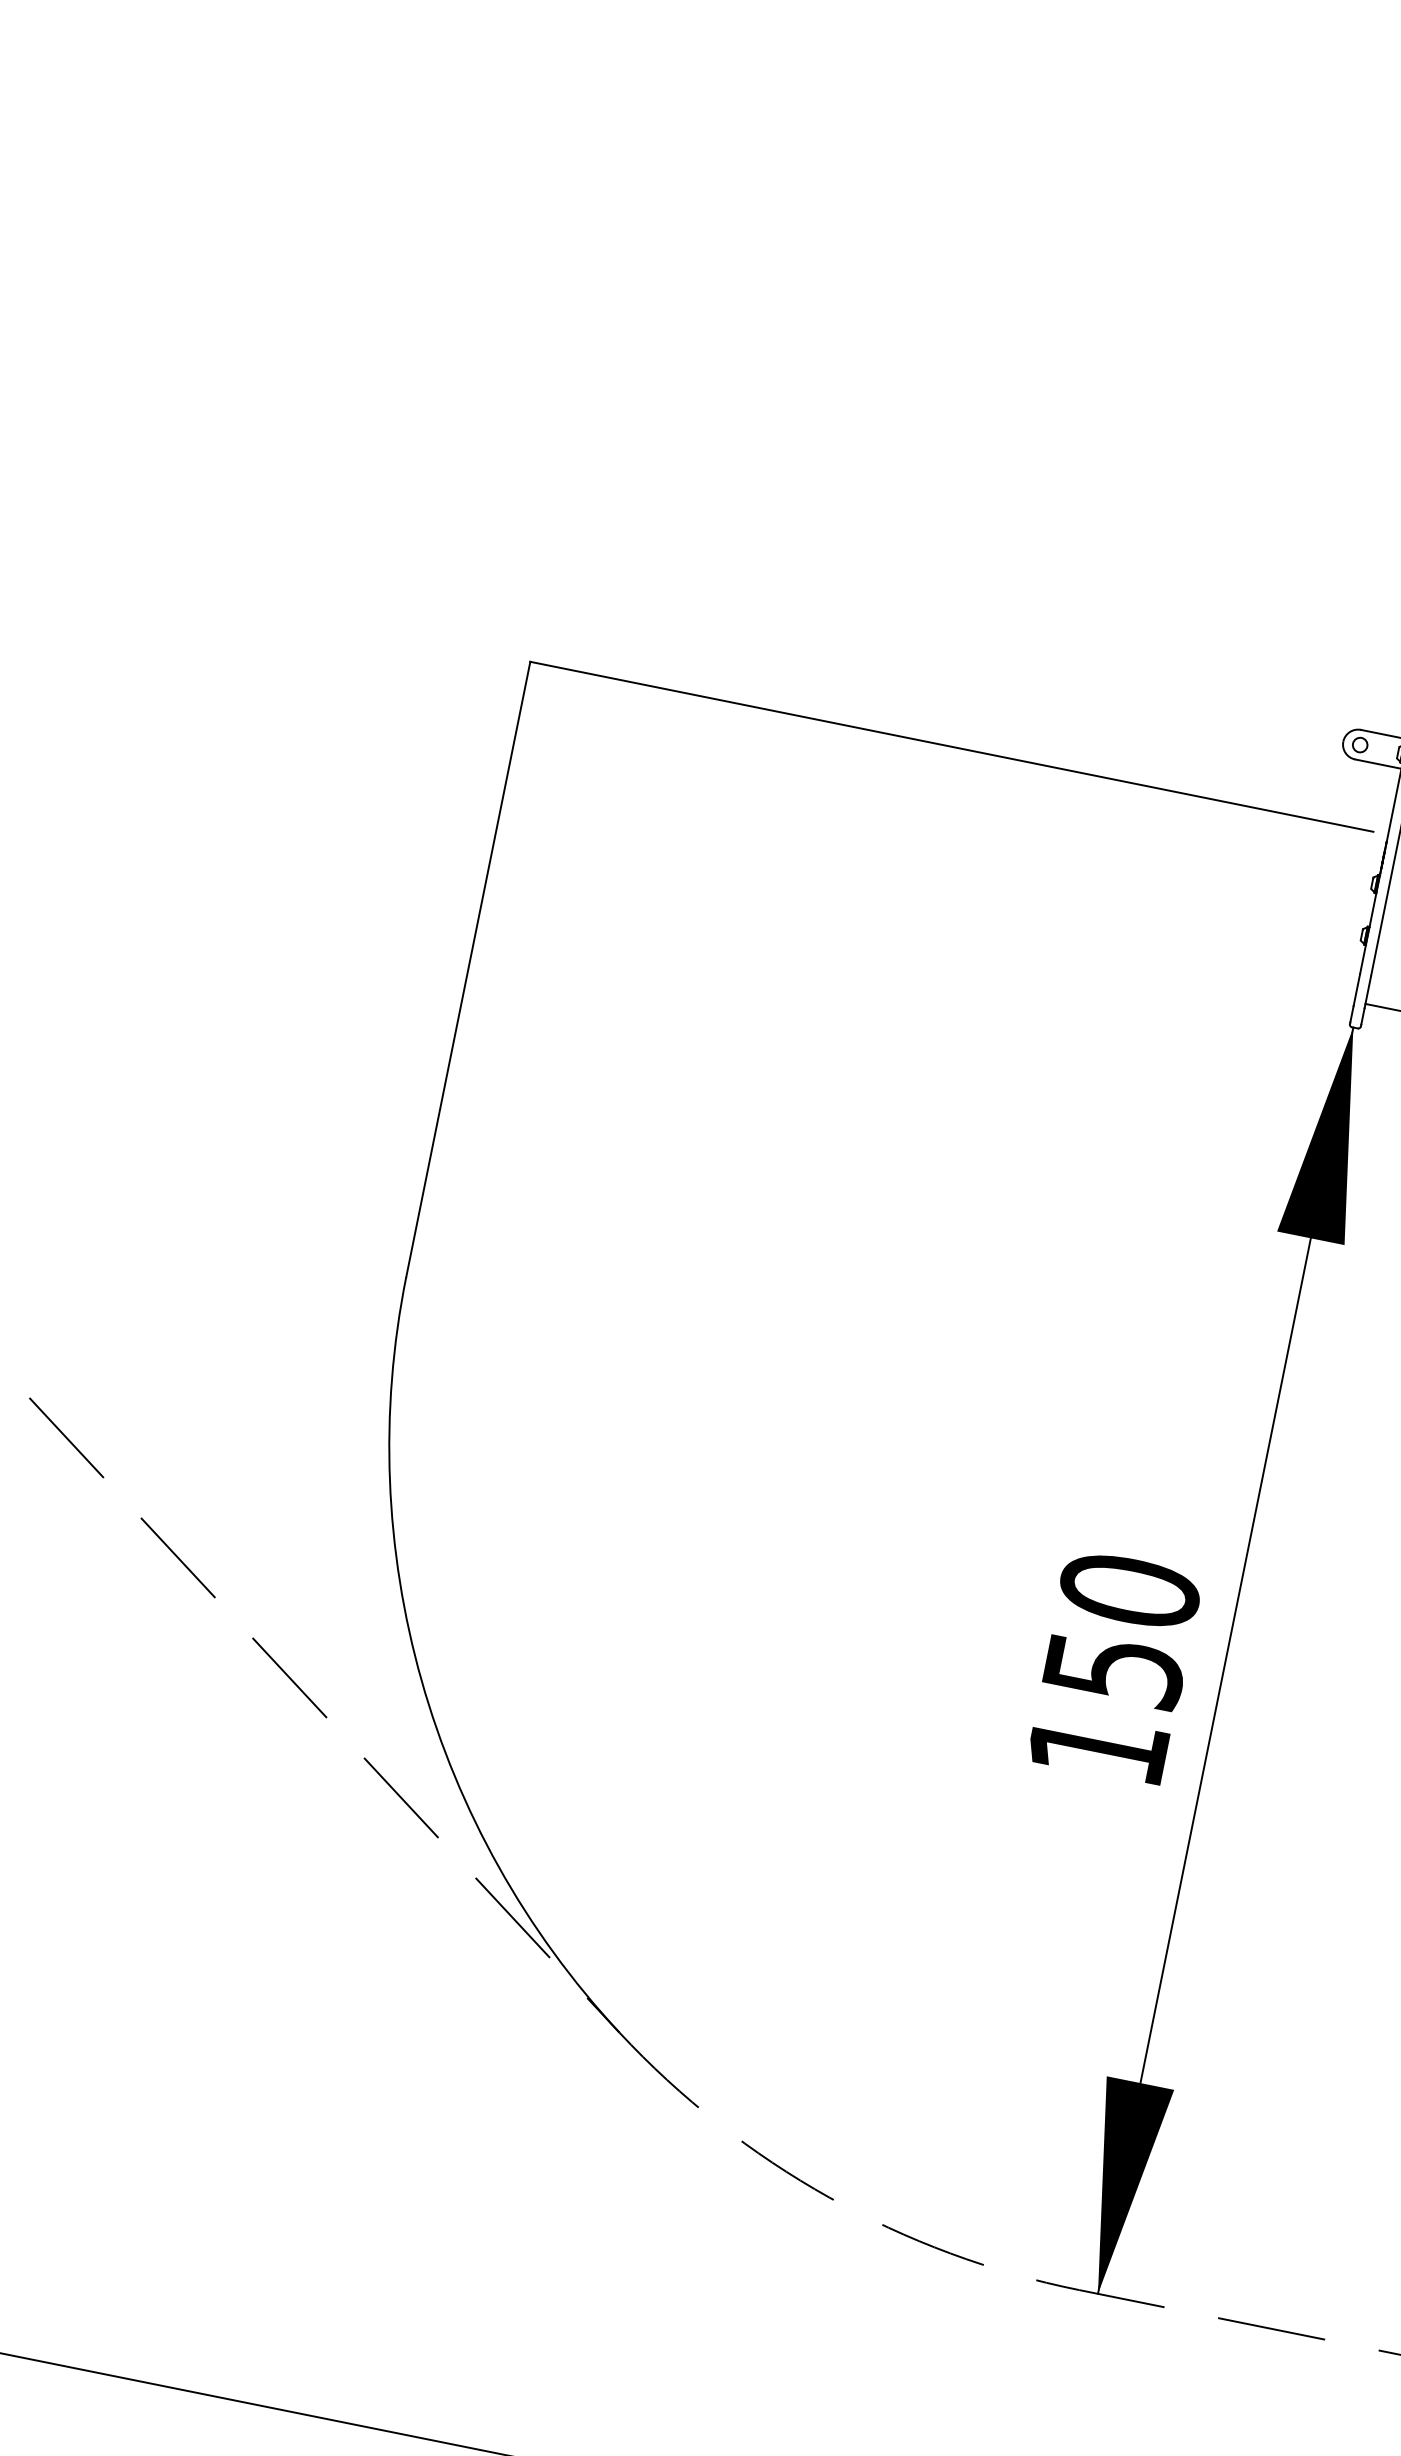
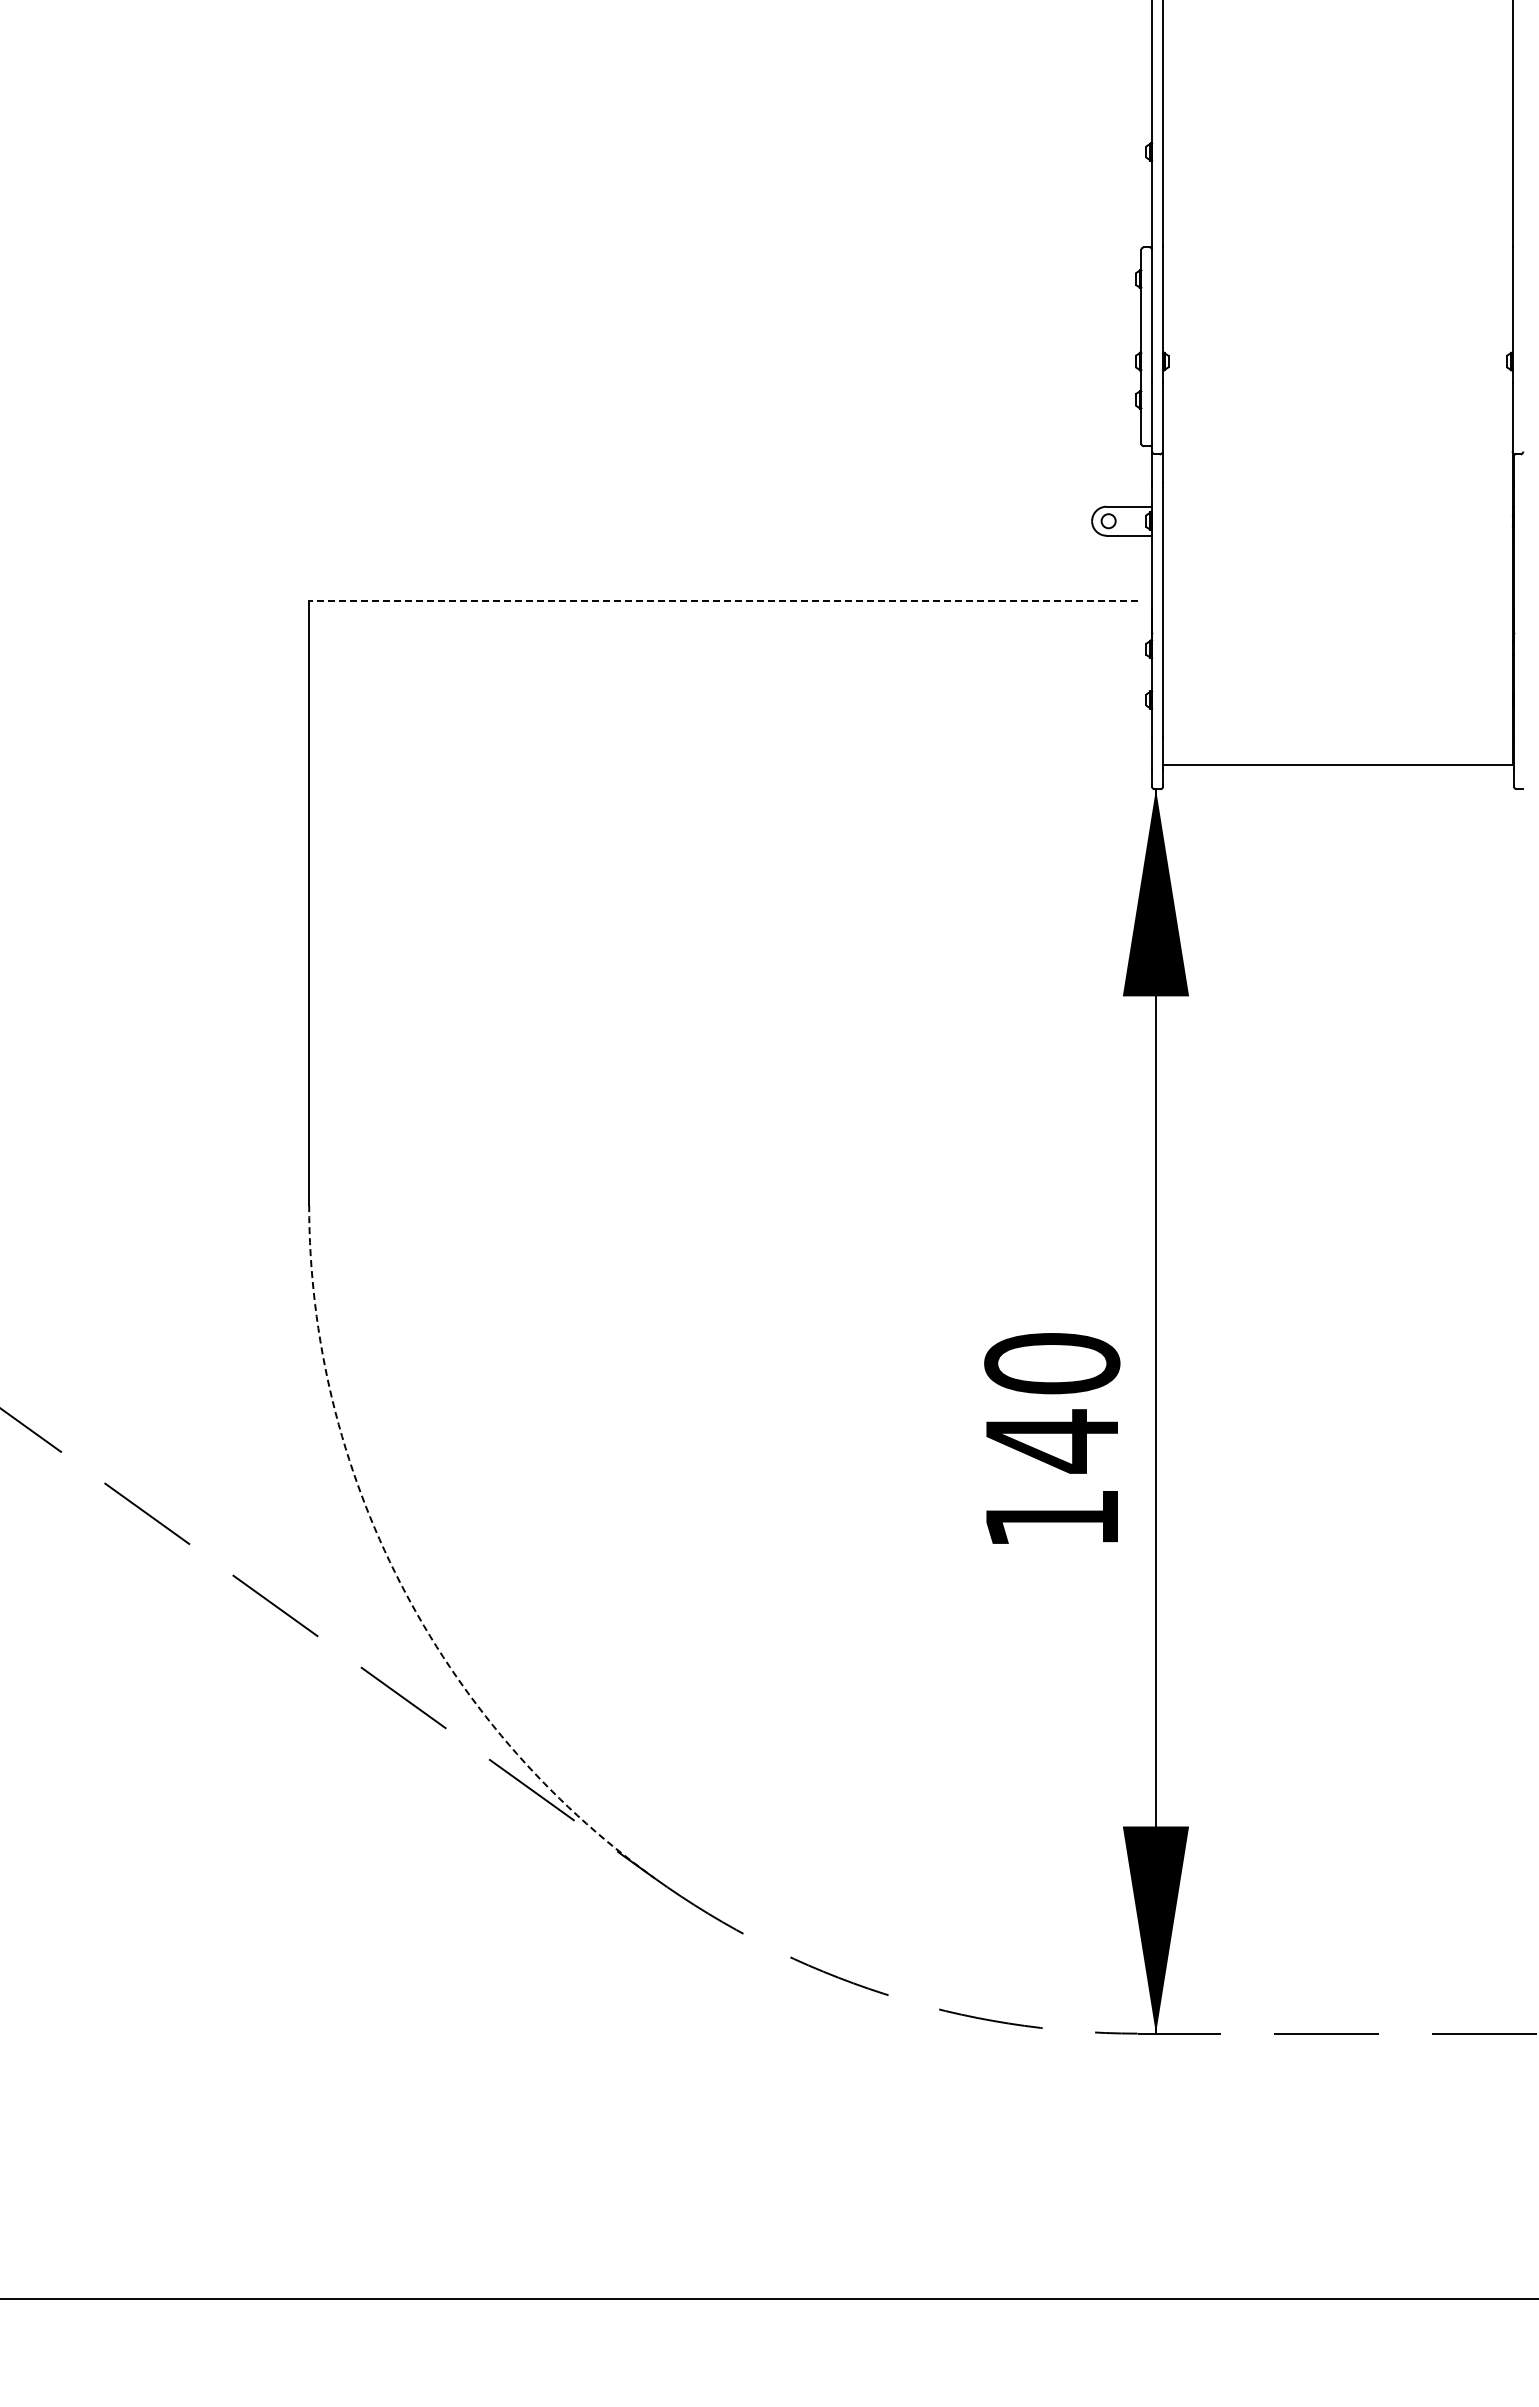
line: (950, 746) -> (722, 600), solid -> dashed
text: (1115, 1670) -> (1053, 1441), 150 -> 140
arc: (421, 1680) -> (400, 1583), solid -> dashed

